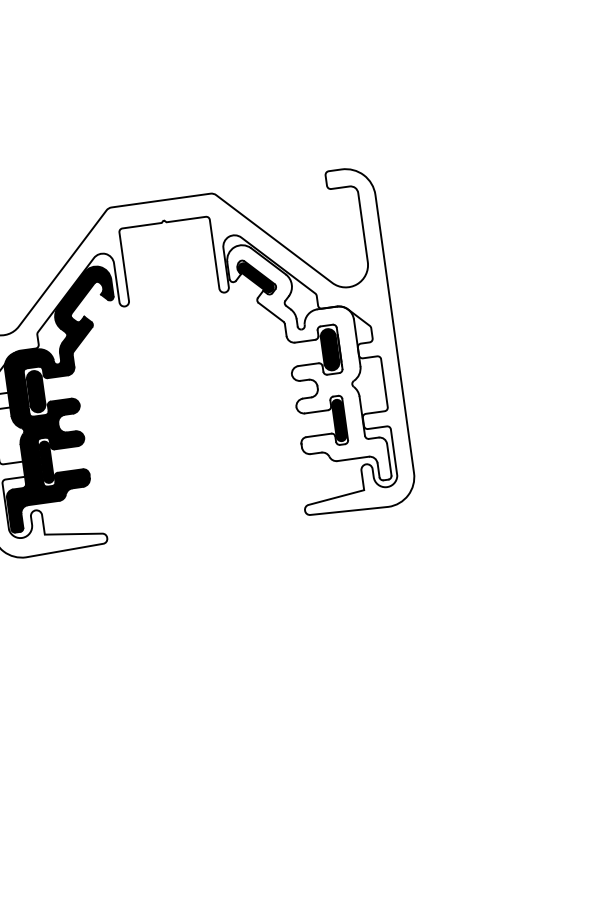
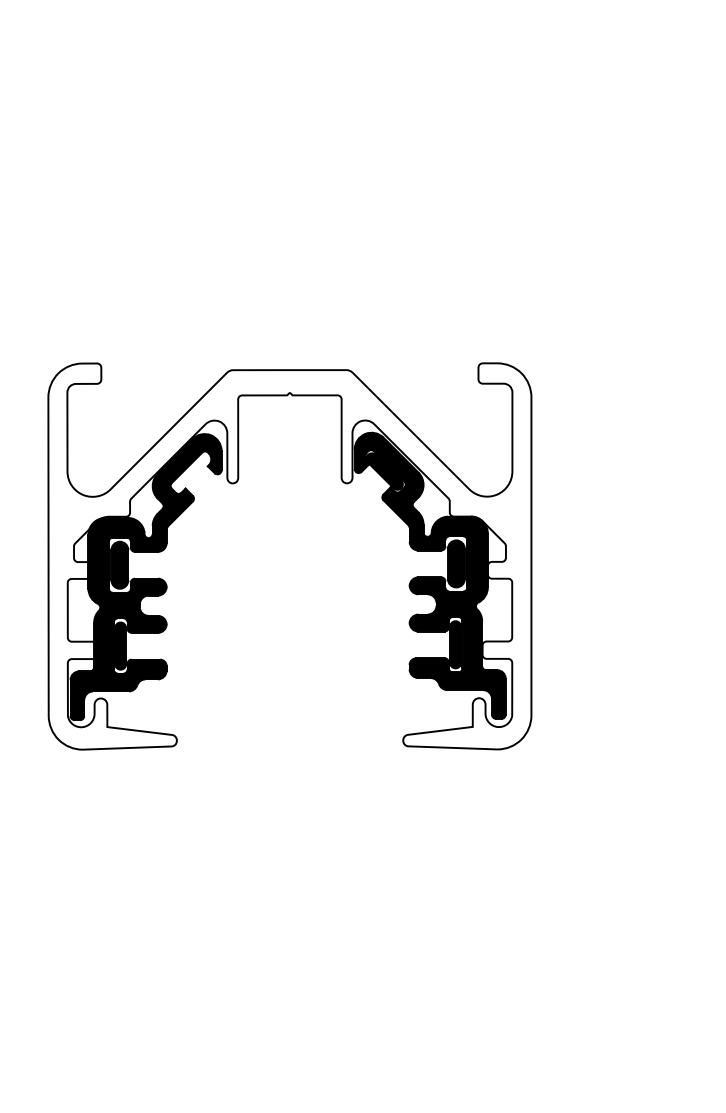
fill: (307, 363) -> (429, 575), added

